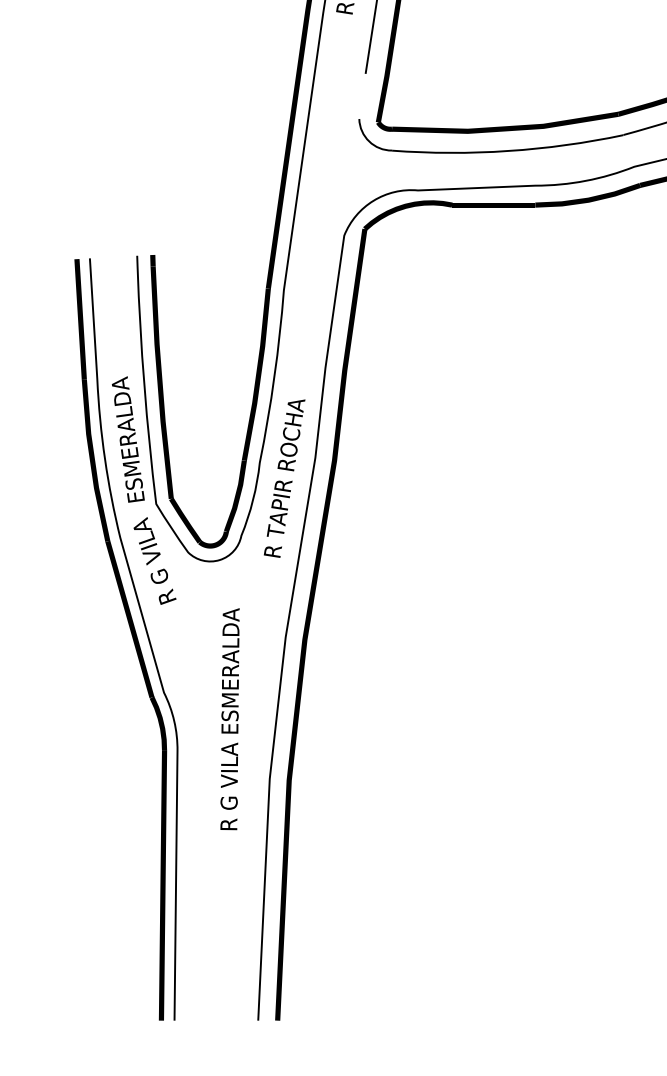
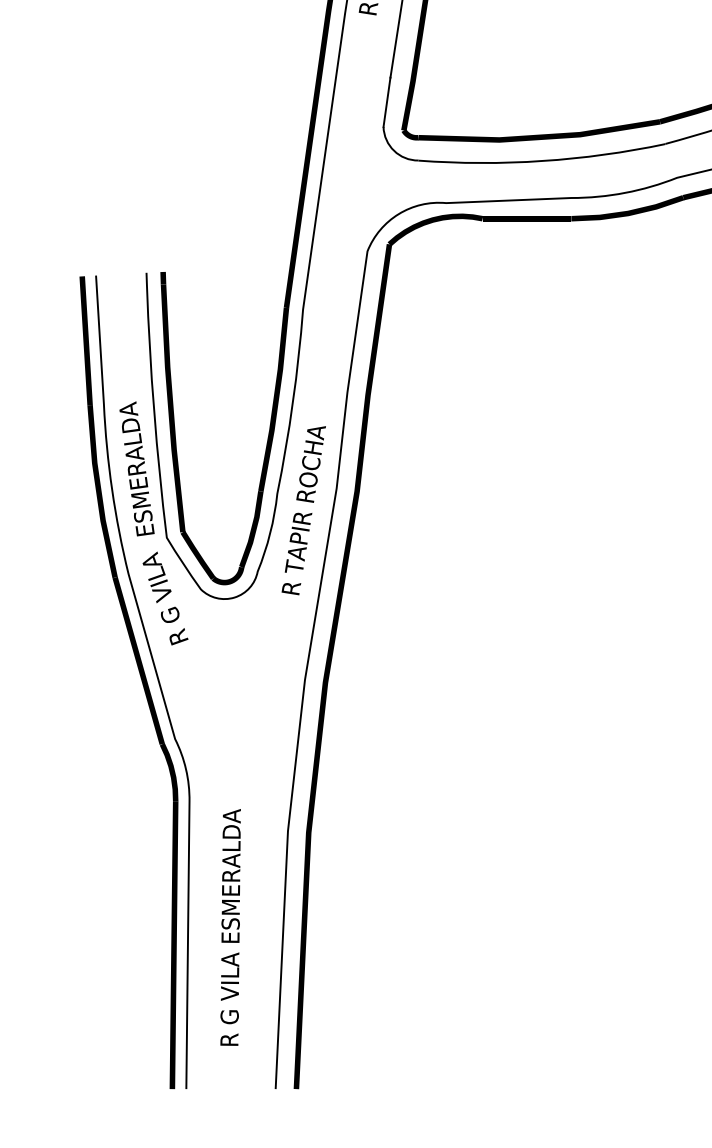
line: (362, 95) -> (386, 101), added
text: (229, 719) -> (230, 927), moved

